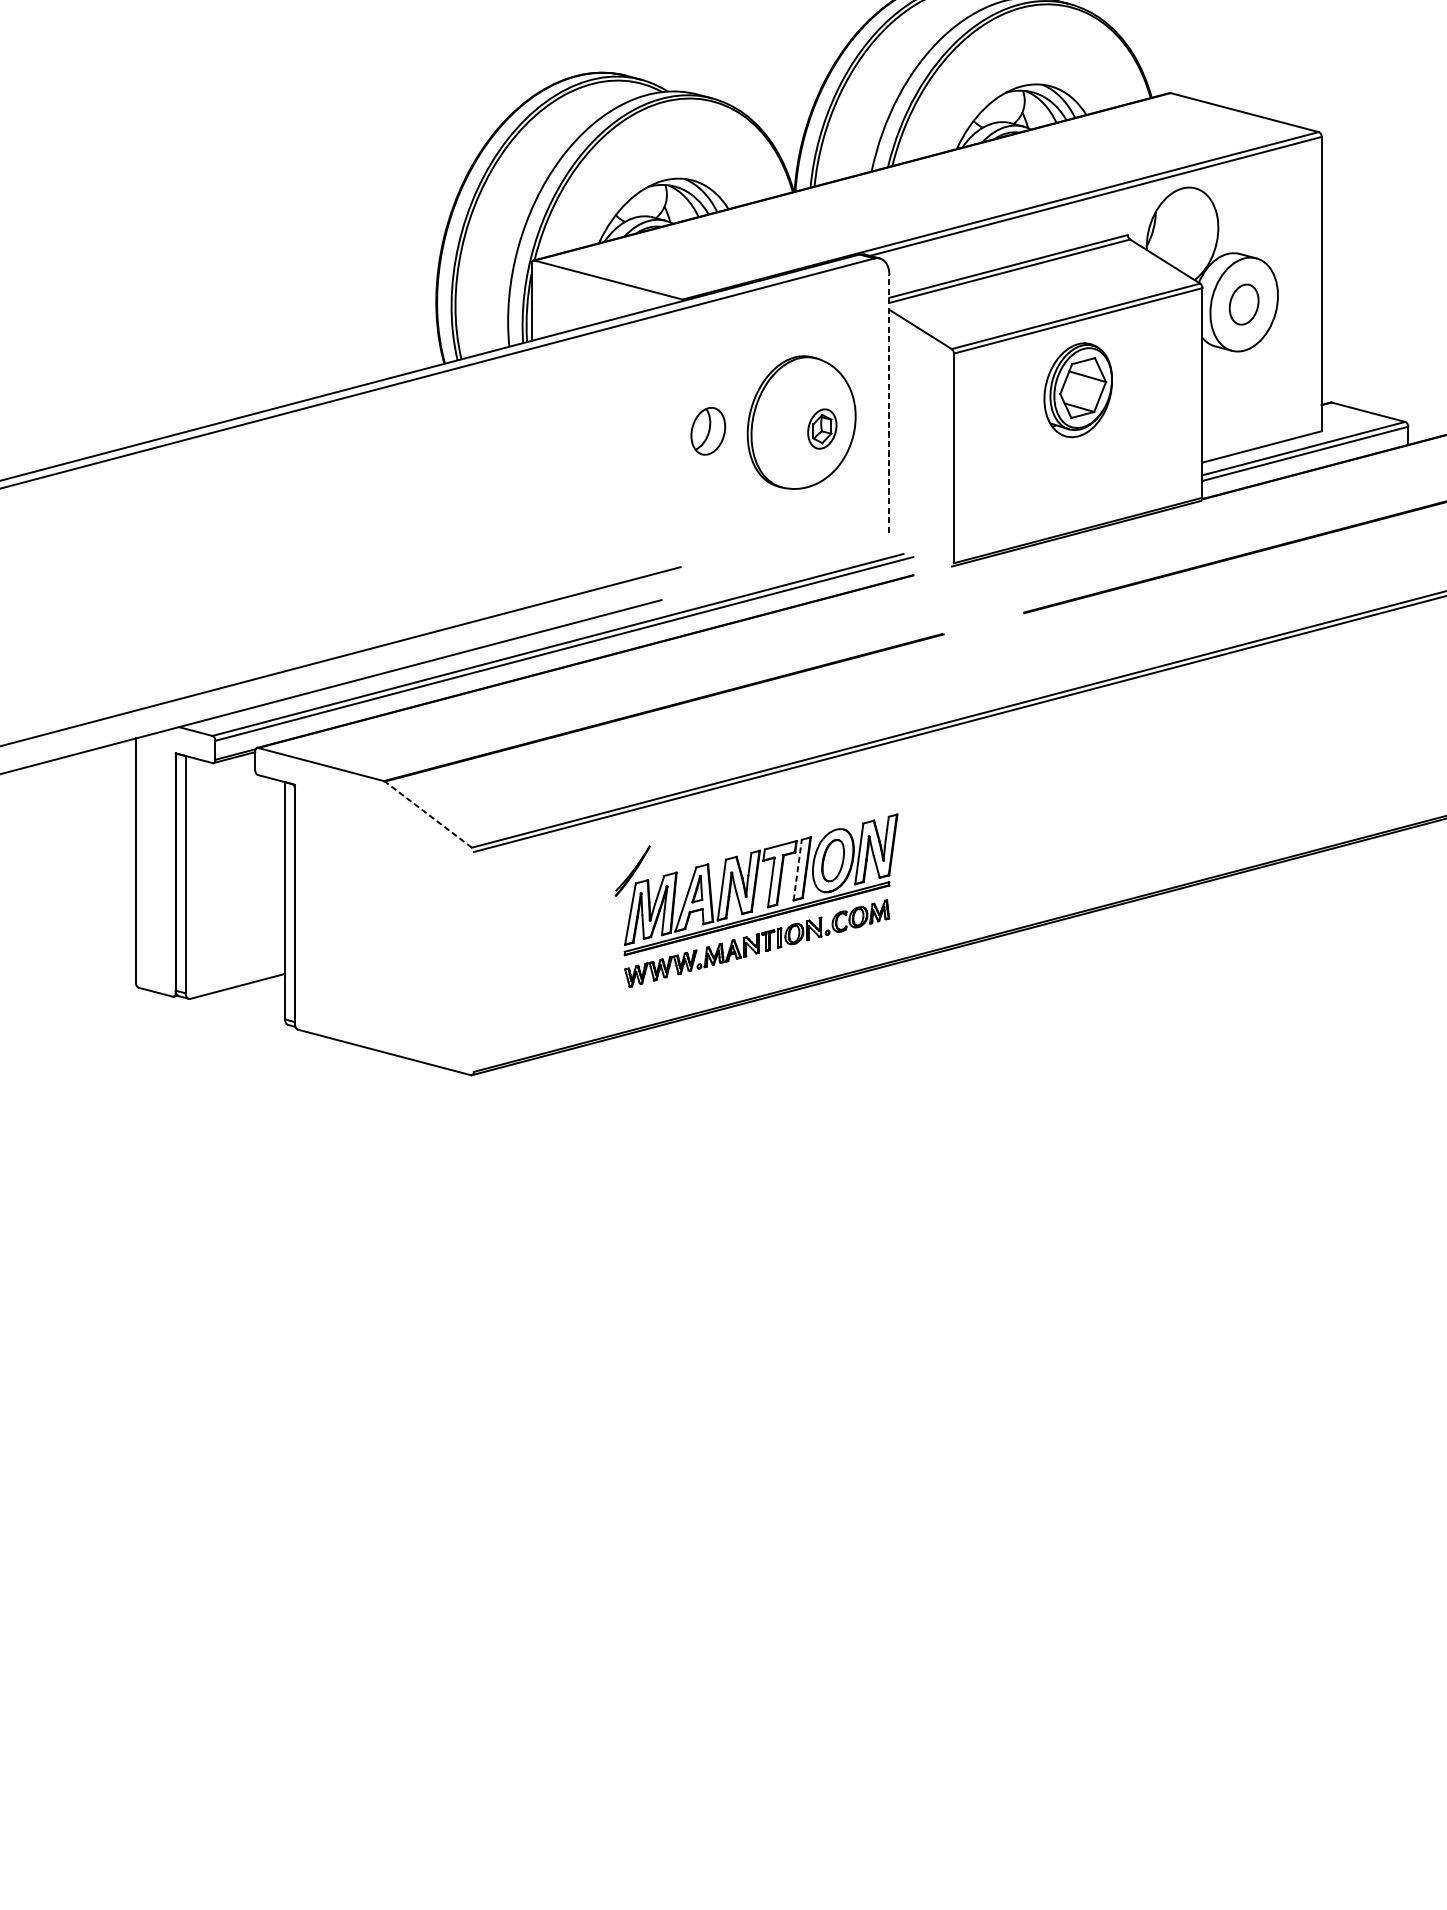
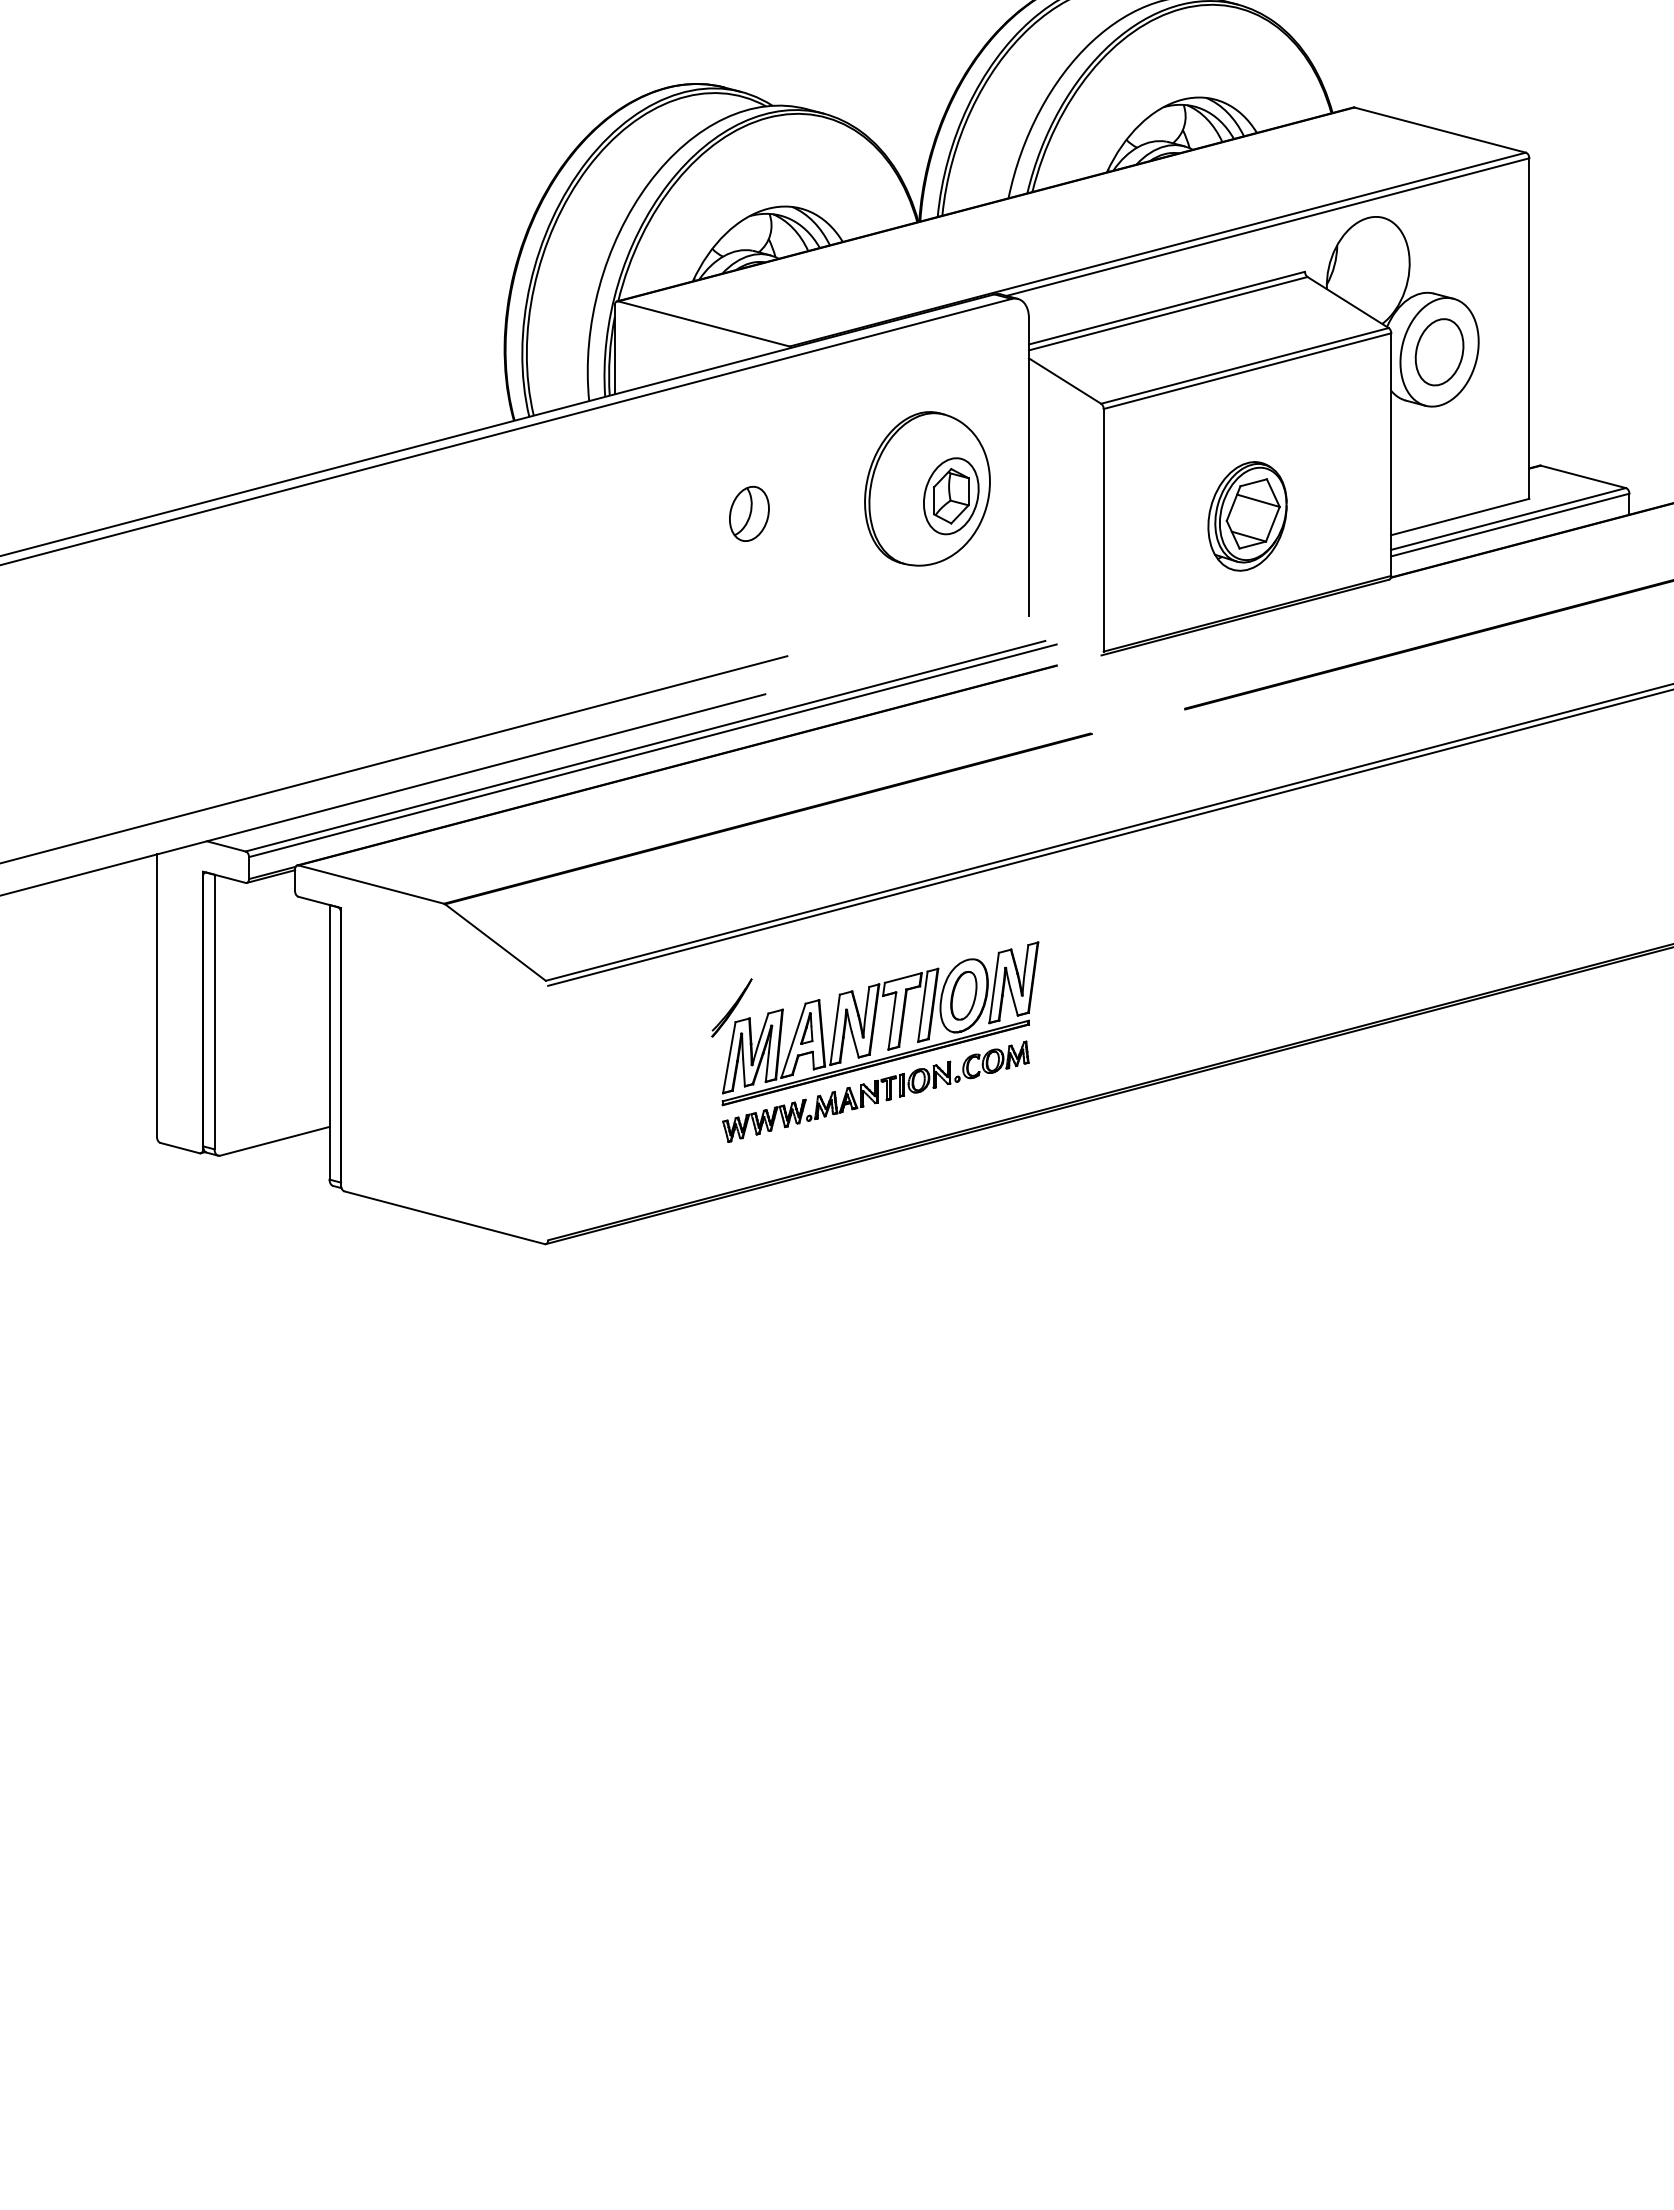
part: (1244, 304) -> (1439, 352), size x1.43
part: (1078, 390) -> (1247, 516), moved
line: (888, 403) -> (1028, 466), dashed -> solid
part: (822, 429) -> (951, 496), size x1.67
part: (708, 430) -> (749, 513), moved
line: (428, 814) -> (495, 942), dashed -> solid
line: (797, 869) -> (922, 1006), dashed -> solid

